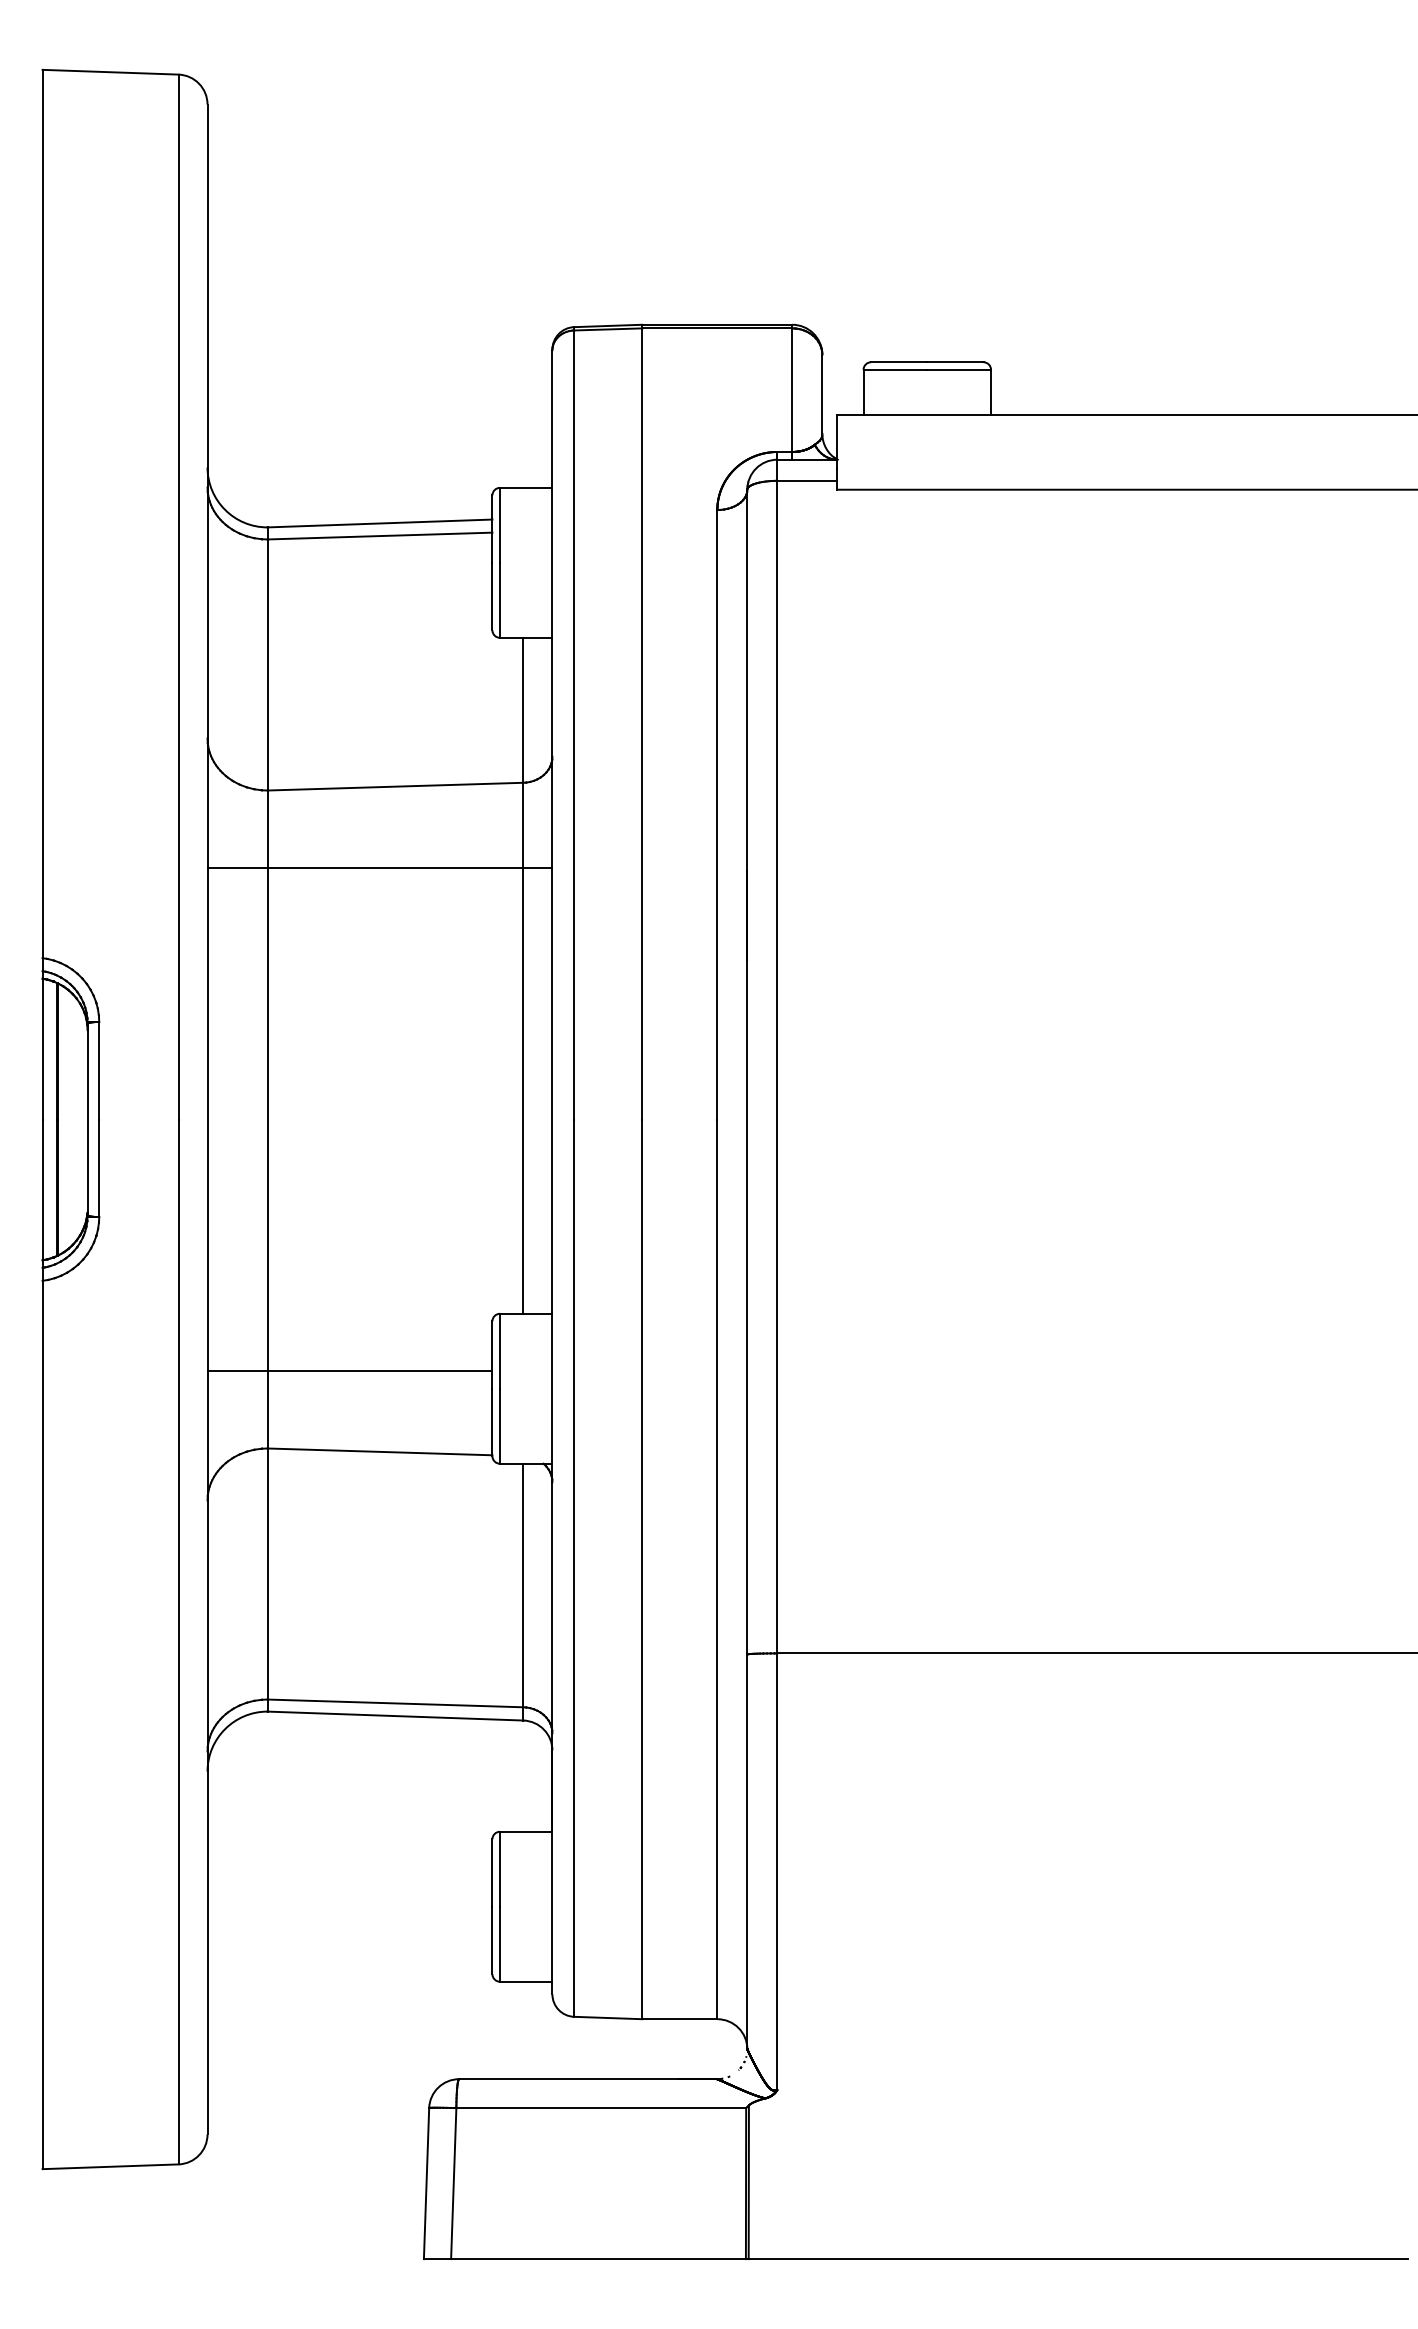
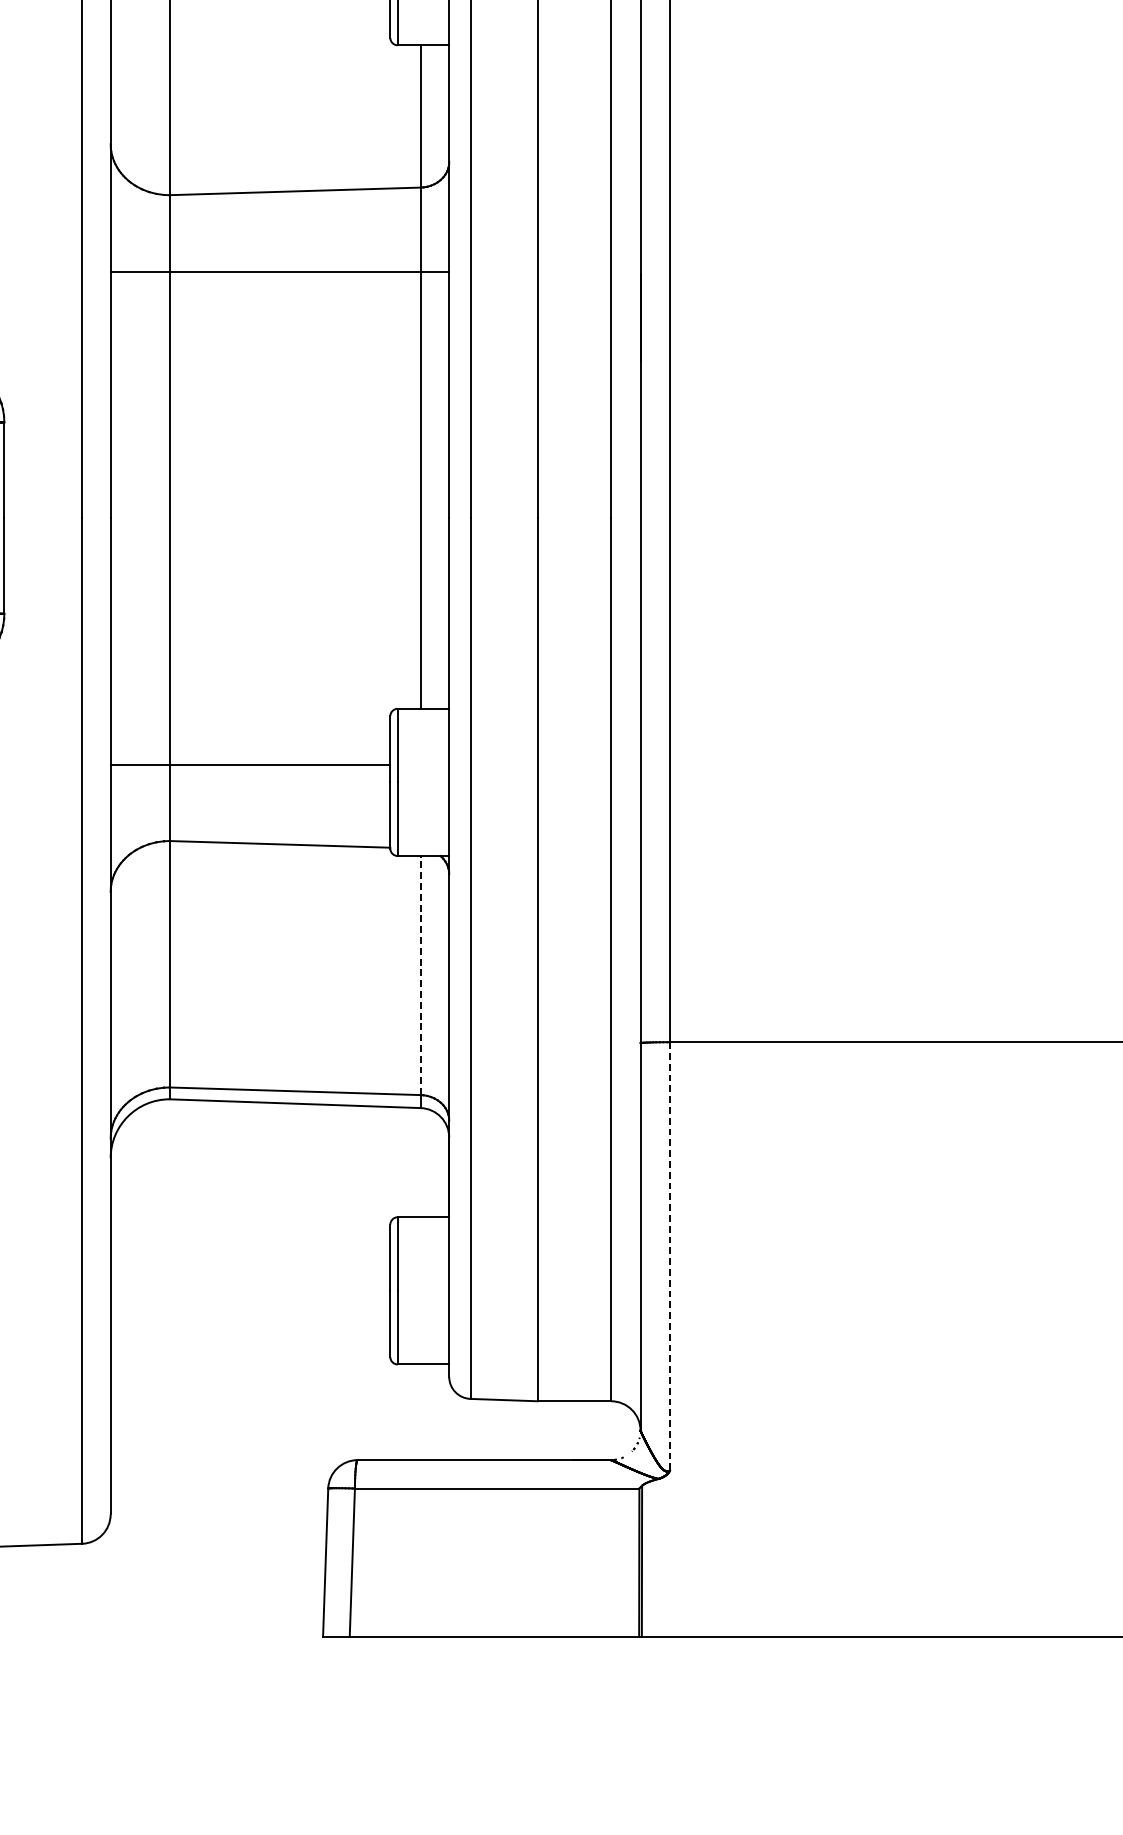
line: (523, 1585) -> (420, 975), solid -> dashed
line: (777, 1872) -> (670, 1257), solid -> dashed

